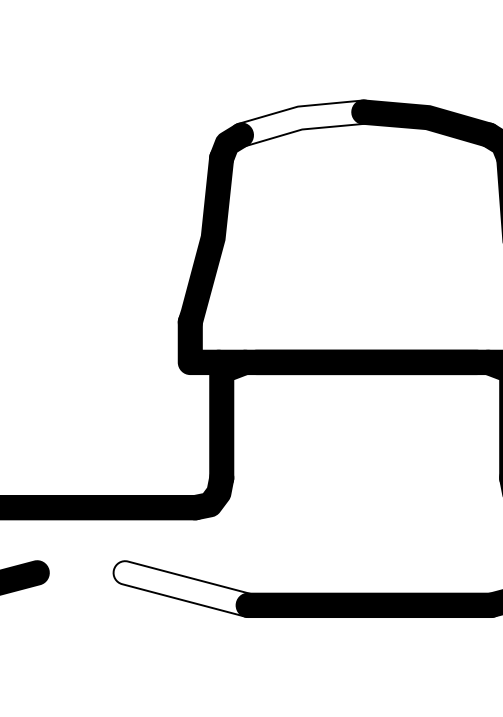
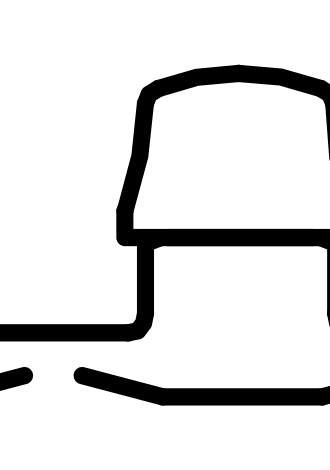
fill: (302, 122) -> (198, 80), added
fill: (186, 587) -> (122, 385), added

